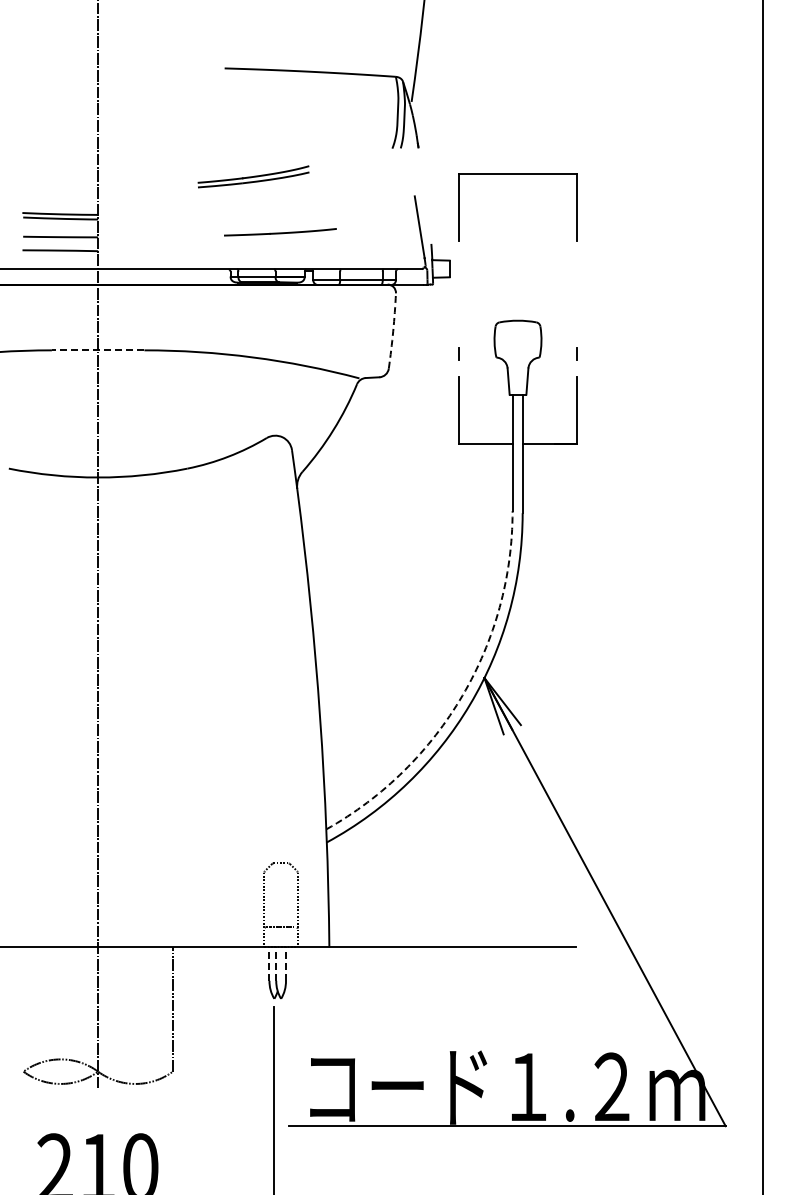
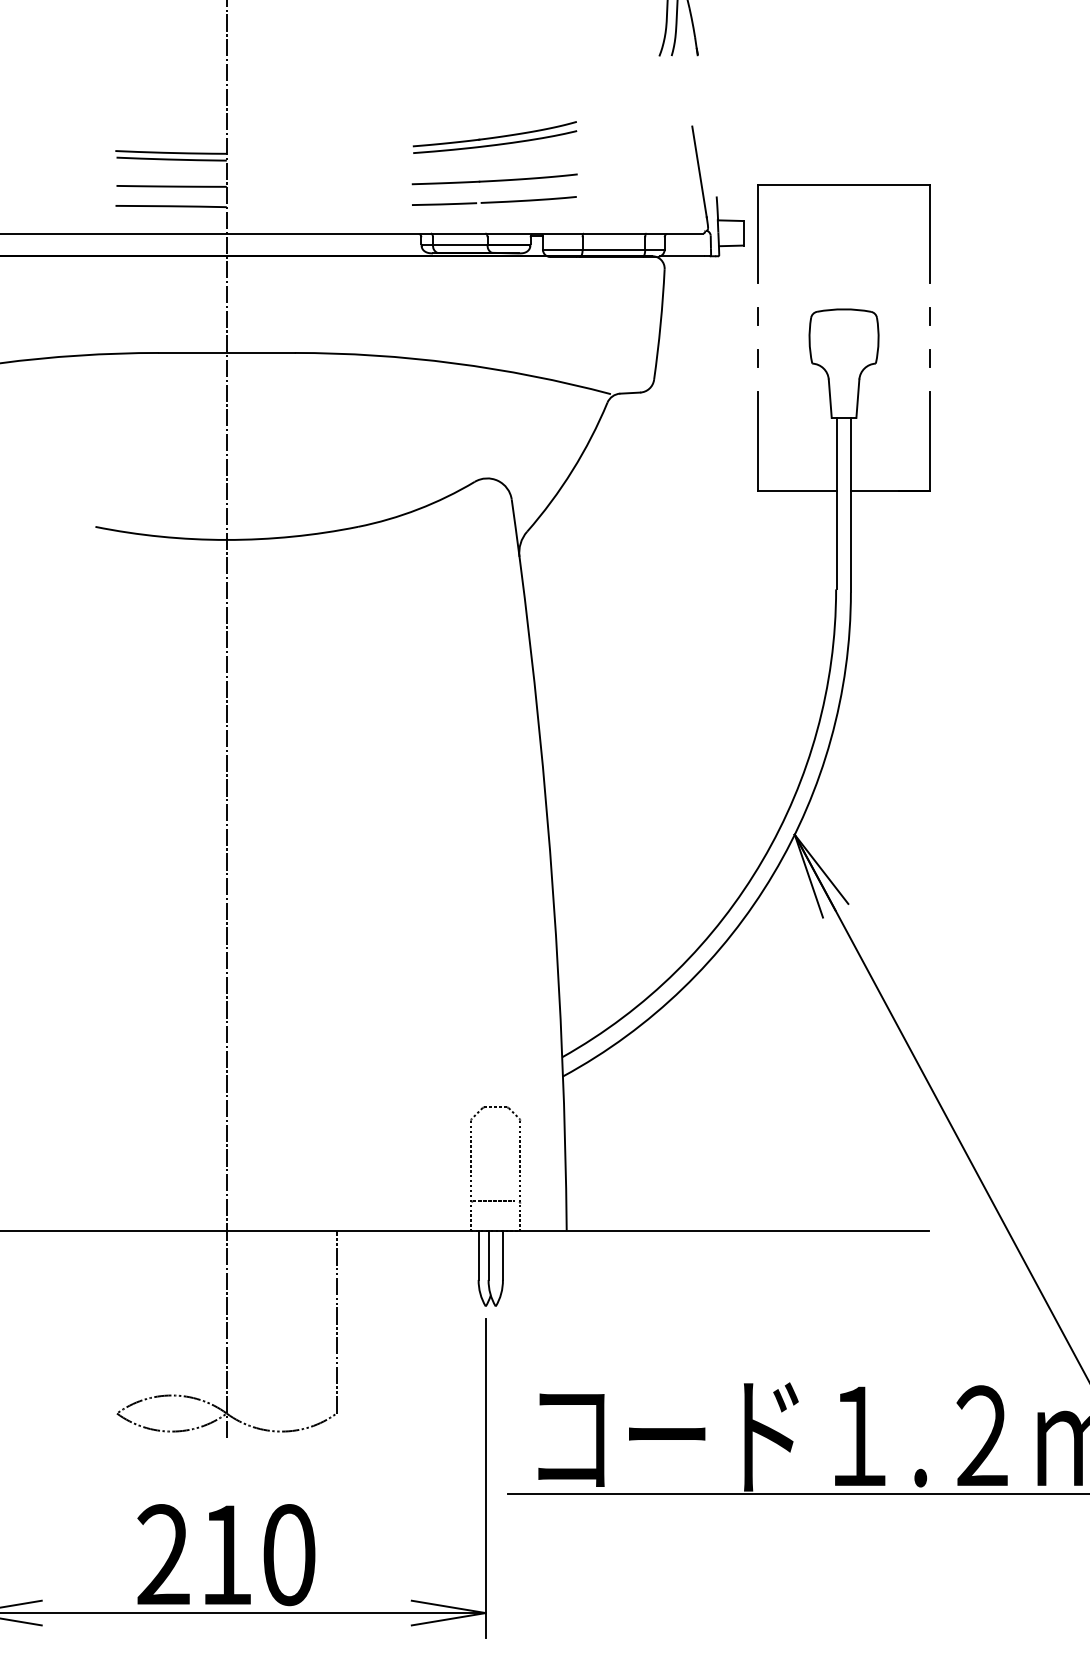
part: (517, 174) -> (843, 185), moved
part: (253, 176) -> (494, 137), moved
line: (280, 247) -> (494, 201), added
line: (458, 325) -> (756, 316), added
line: (576, 325) -> (930, 316), added
arc: (393, 331) -> (660, 325), dashed -> solid
line: (97, 350) -> (225, 353), dashed -> solid
arc: (462, 695) -> (762, 860), dashed -> solid
line: (269, 964) -> (478, 1255), dashed -> solid
line: (276, 964) -> (488, 1255), dashed -> solid
line: (285, 964) -> (502, 1255), dashed -> solid

